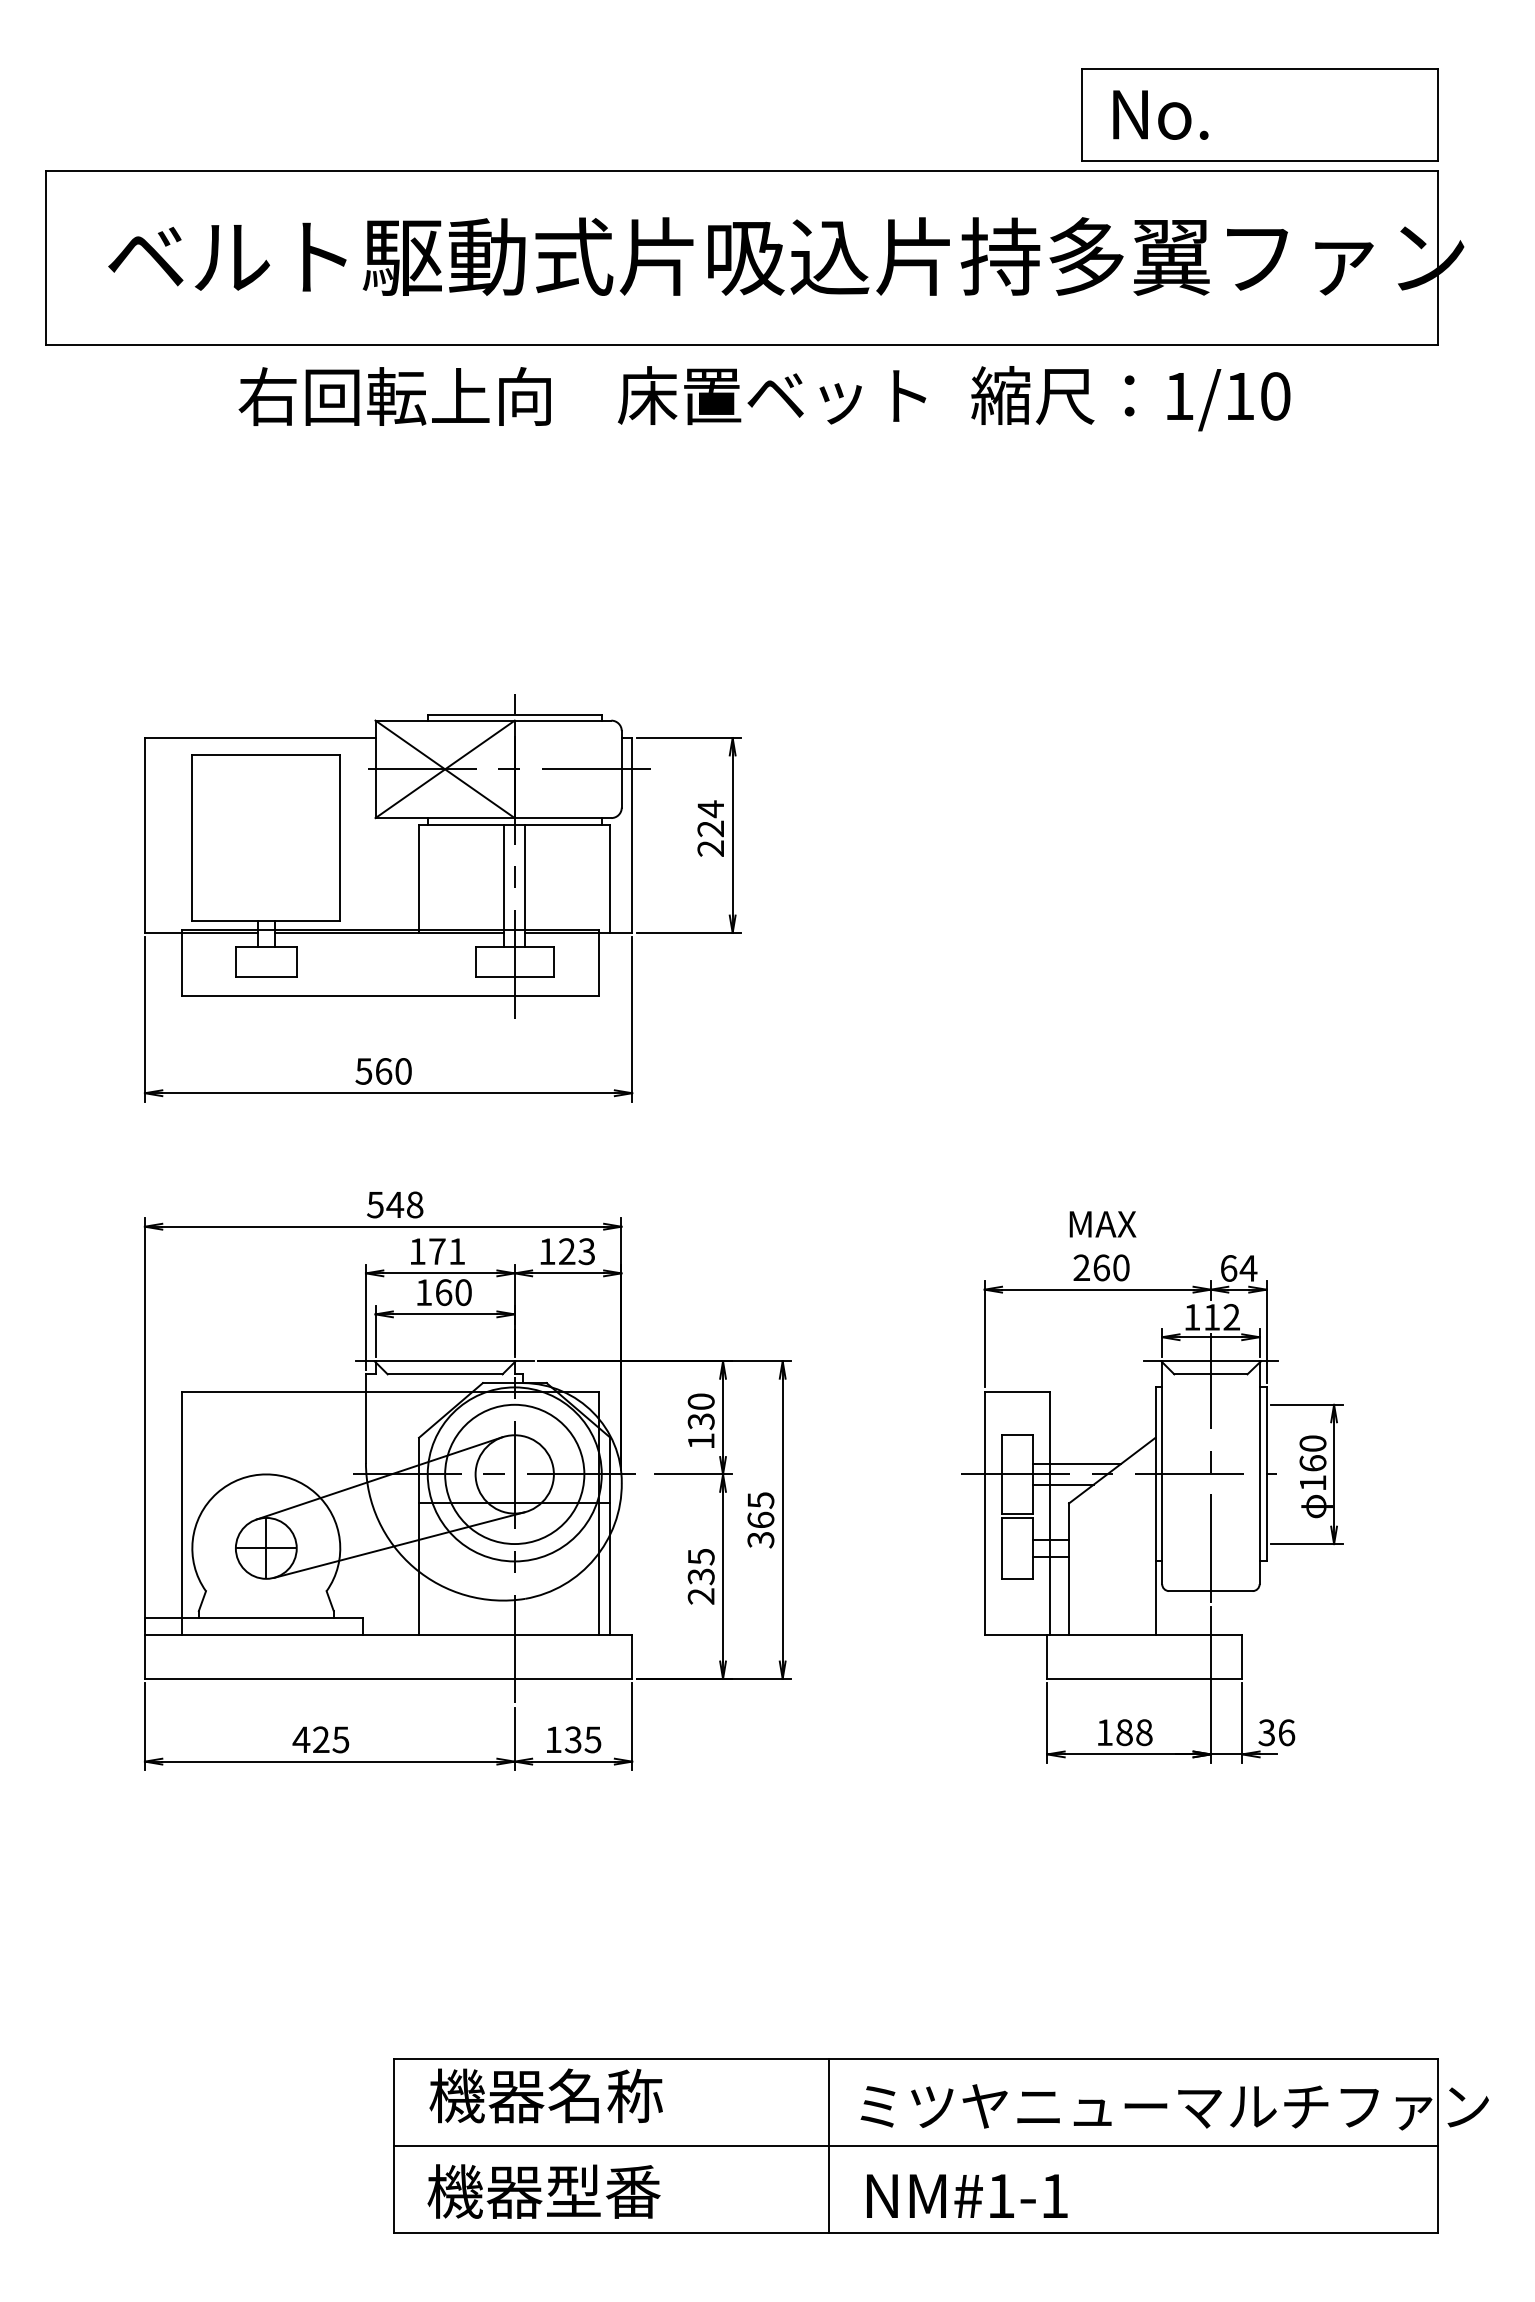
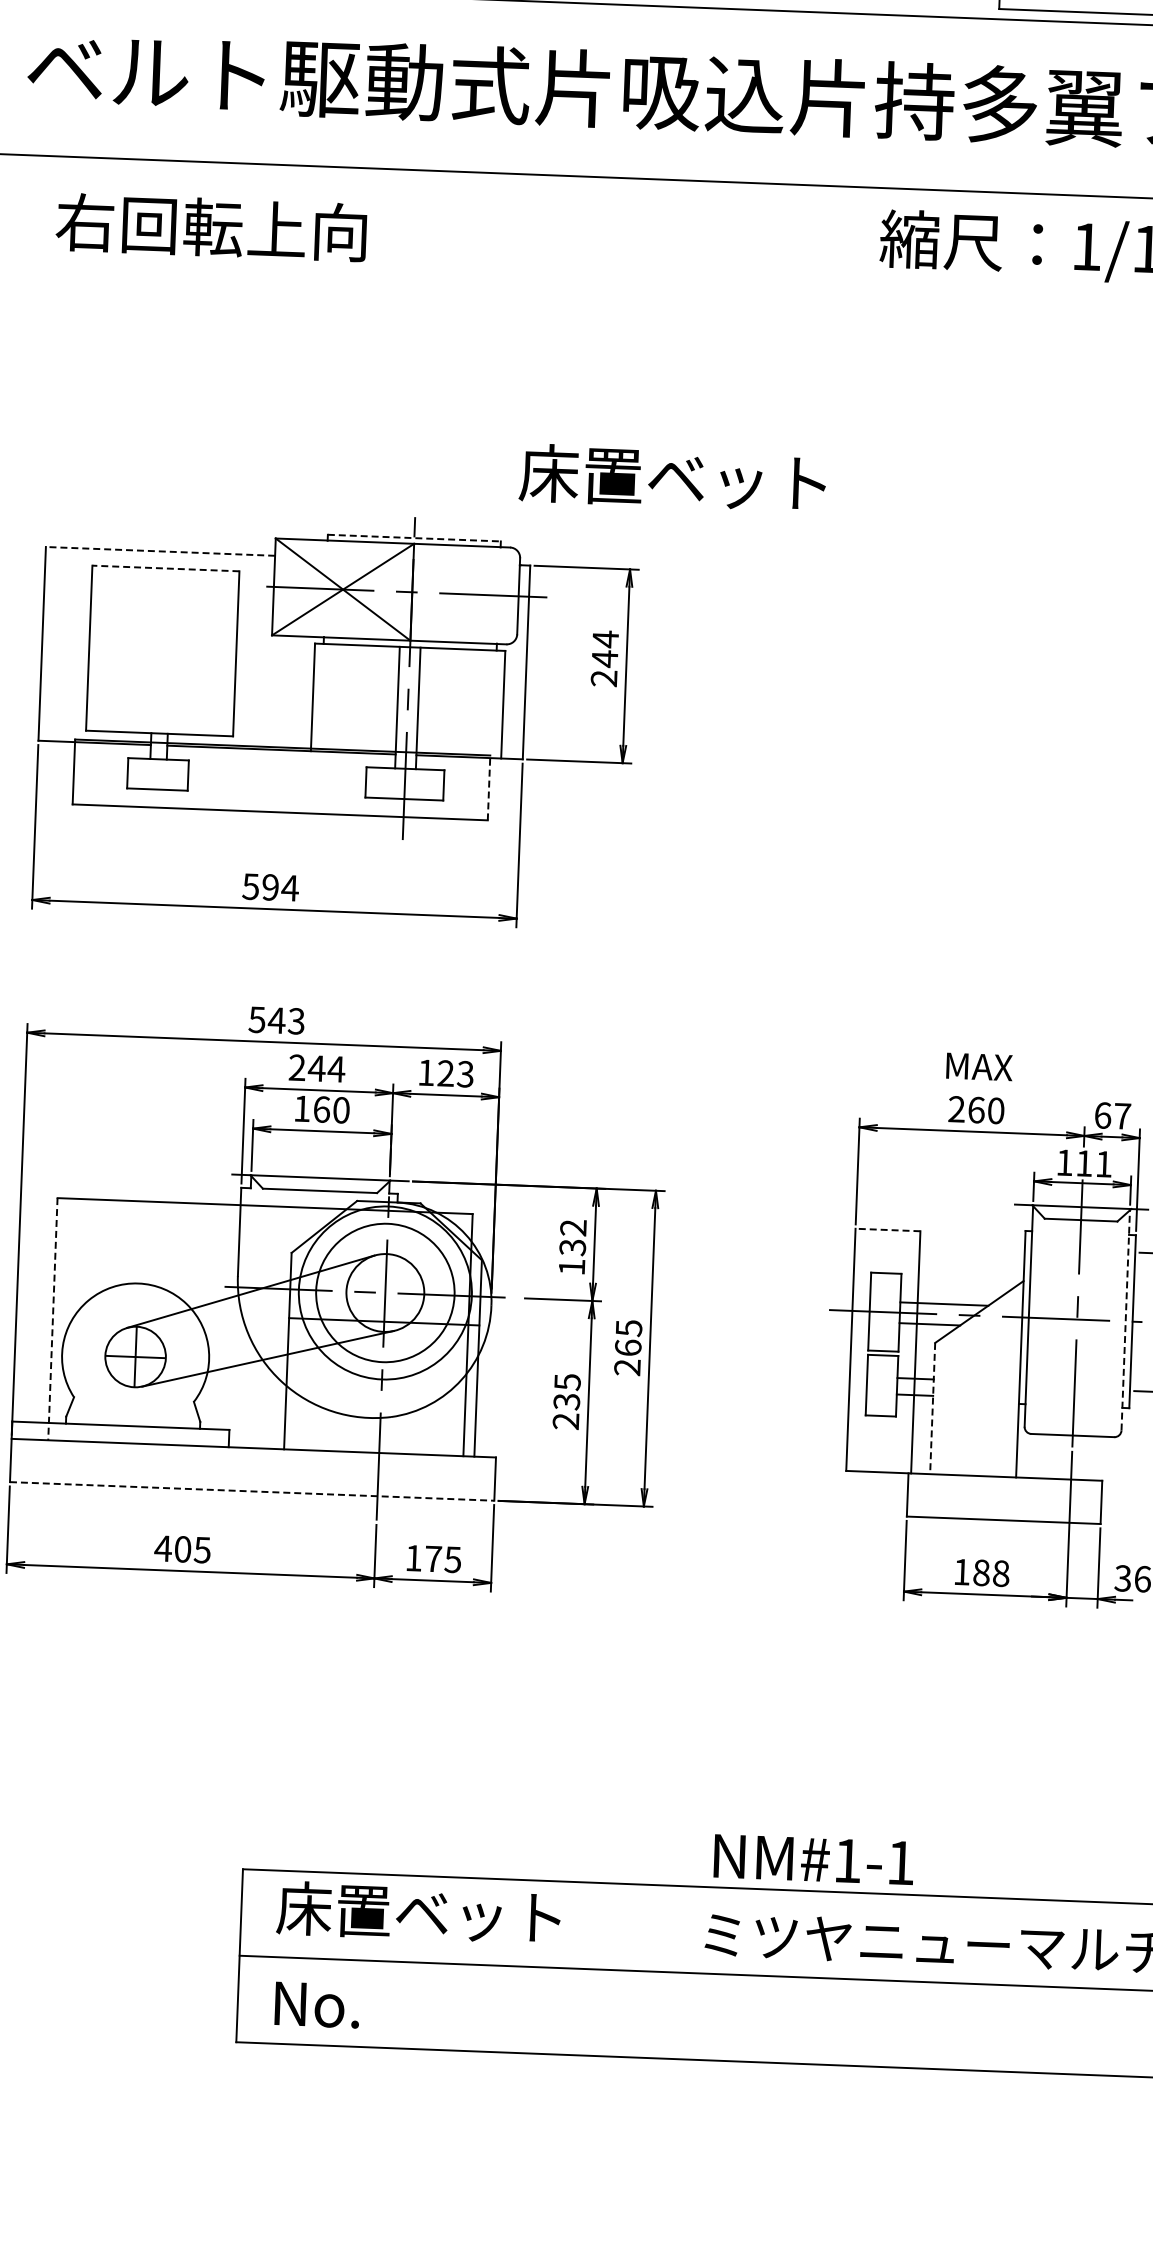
text: (771, 395) -> (672, 477), moved
text: (394, 396) -> (211, 227), moved
line: (515, 714) -> (415, 537), solid -> dashed
line: (259, 738) -> (159, 551), solid -> dashed
line: (266, 755) -> (166, 568), solid -> dashed
text: (710, 828) -> (604, 658), 224 -> 244
line: (599, 962) -> (489, 787), solid -> dashed
text: (393, 1071) -> (280, 887), 560 -> 594
text: (414, 1204) -> (296, 1020), 548 -> 543
text: (437, 1251) -> (317, 1068), 171 -> 244
text: (1248, 1268) -> (1122, 1116), 64 -> 67
text: (1231, 1316) -> (1103, 1163), 112 -> 111
line: (1017, 1391) -> (888, 1229), solid -> dashed
text: (700, 1401) -> (572, 1227), 130 -> 132
line: (1259, 1472) -> (1125, 1319), solid -> dashed
line: (181, 1513) -> (52, 1319), solid -> dashed
text: (761, 1539) -> (628, 1367), 365 -> 265
line: (1069, 1569) -> (933, 1408), solid -> dashed
line: (388, 1678) -> (252, 1490), solid -> dashed
text: (321, 1739) -> (183, 1549), 425 -> 405
text: (572, 1739) -> (432, 1558), 135 -> 175
text: (571, 2095) -> (418, 1912), 機器名称 -> 床置ベット
line: (829, 2145) -> (672, 1971), removed
text: (543, 2191) -> (386, 2006), 機器型番 -> No.
text: (967, 2195) -> (814, 1858), moved

